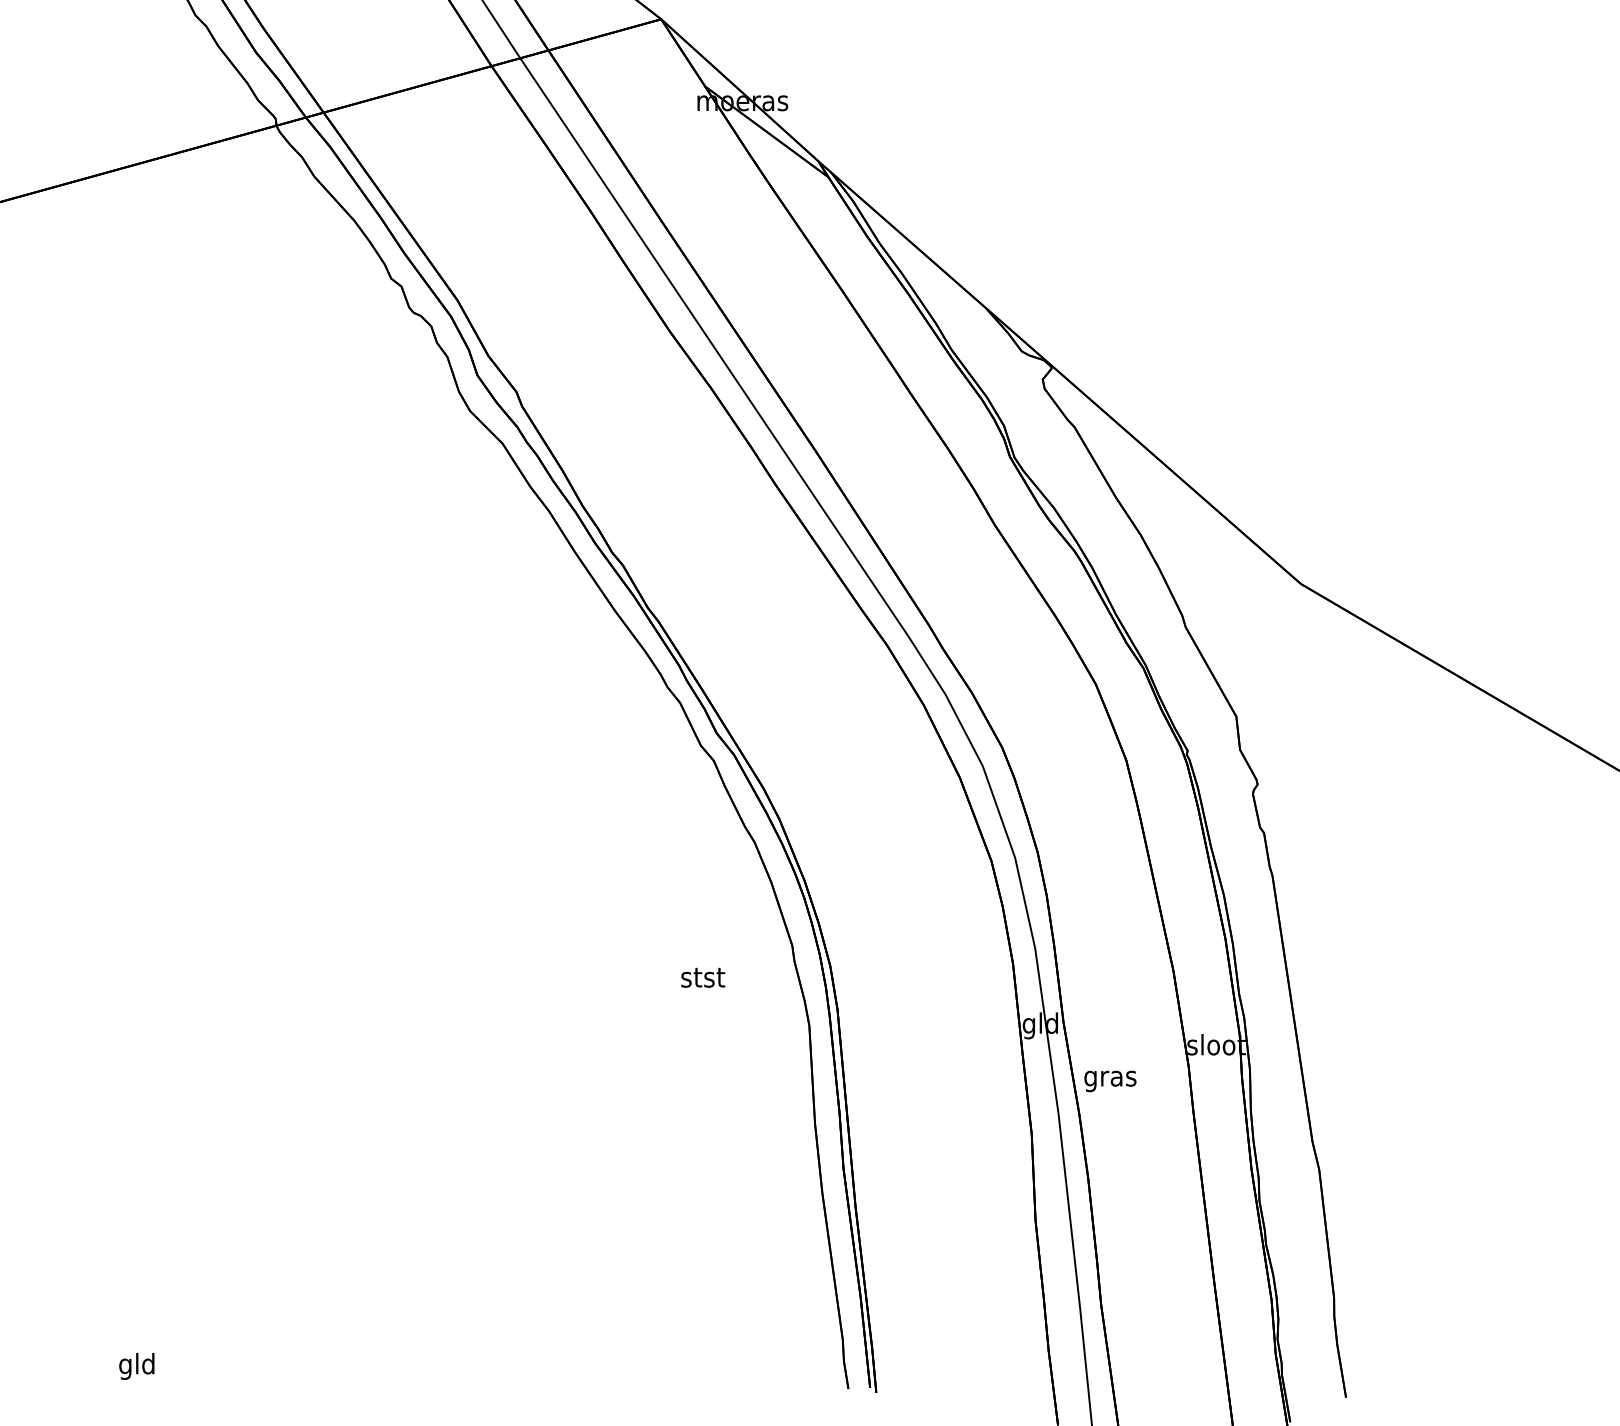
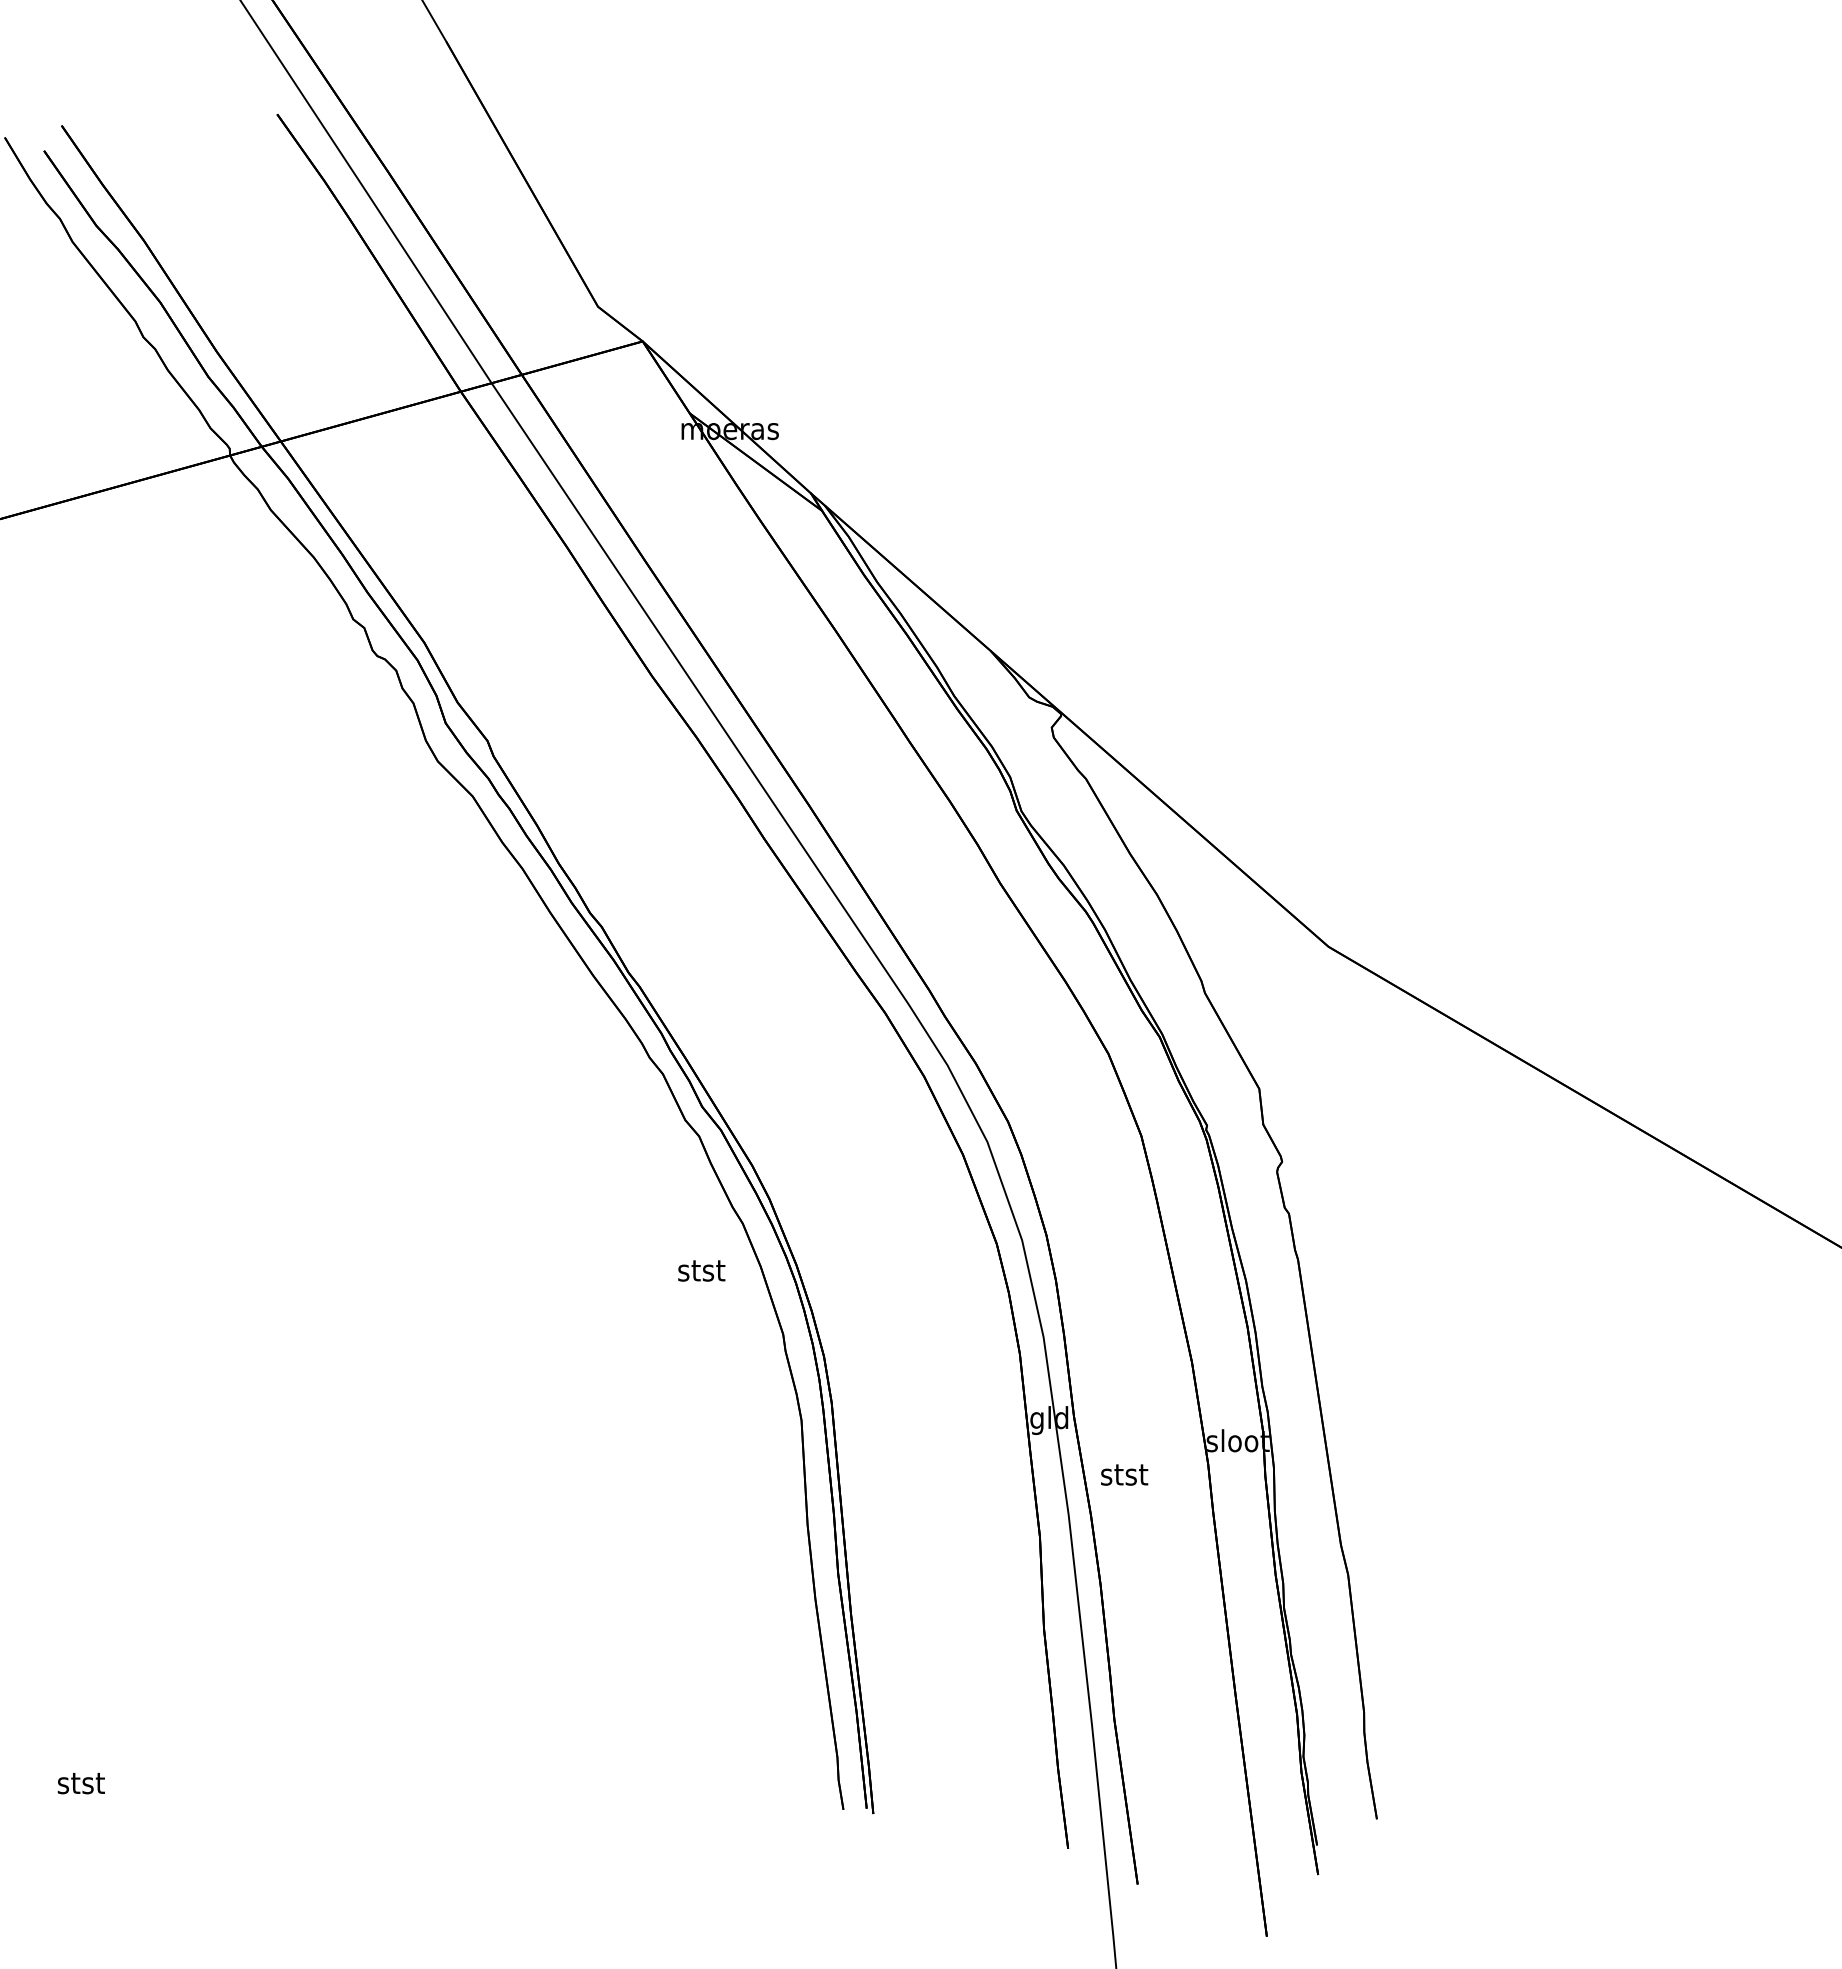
text: (702, 977) -> (701, 1270), moved
text: (1110, 1079) -> (1124, 1477), gras -> stst
text: (136, 1366) -> (80, 1785), gld -> stst

